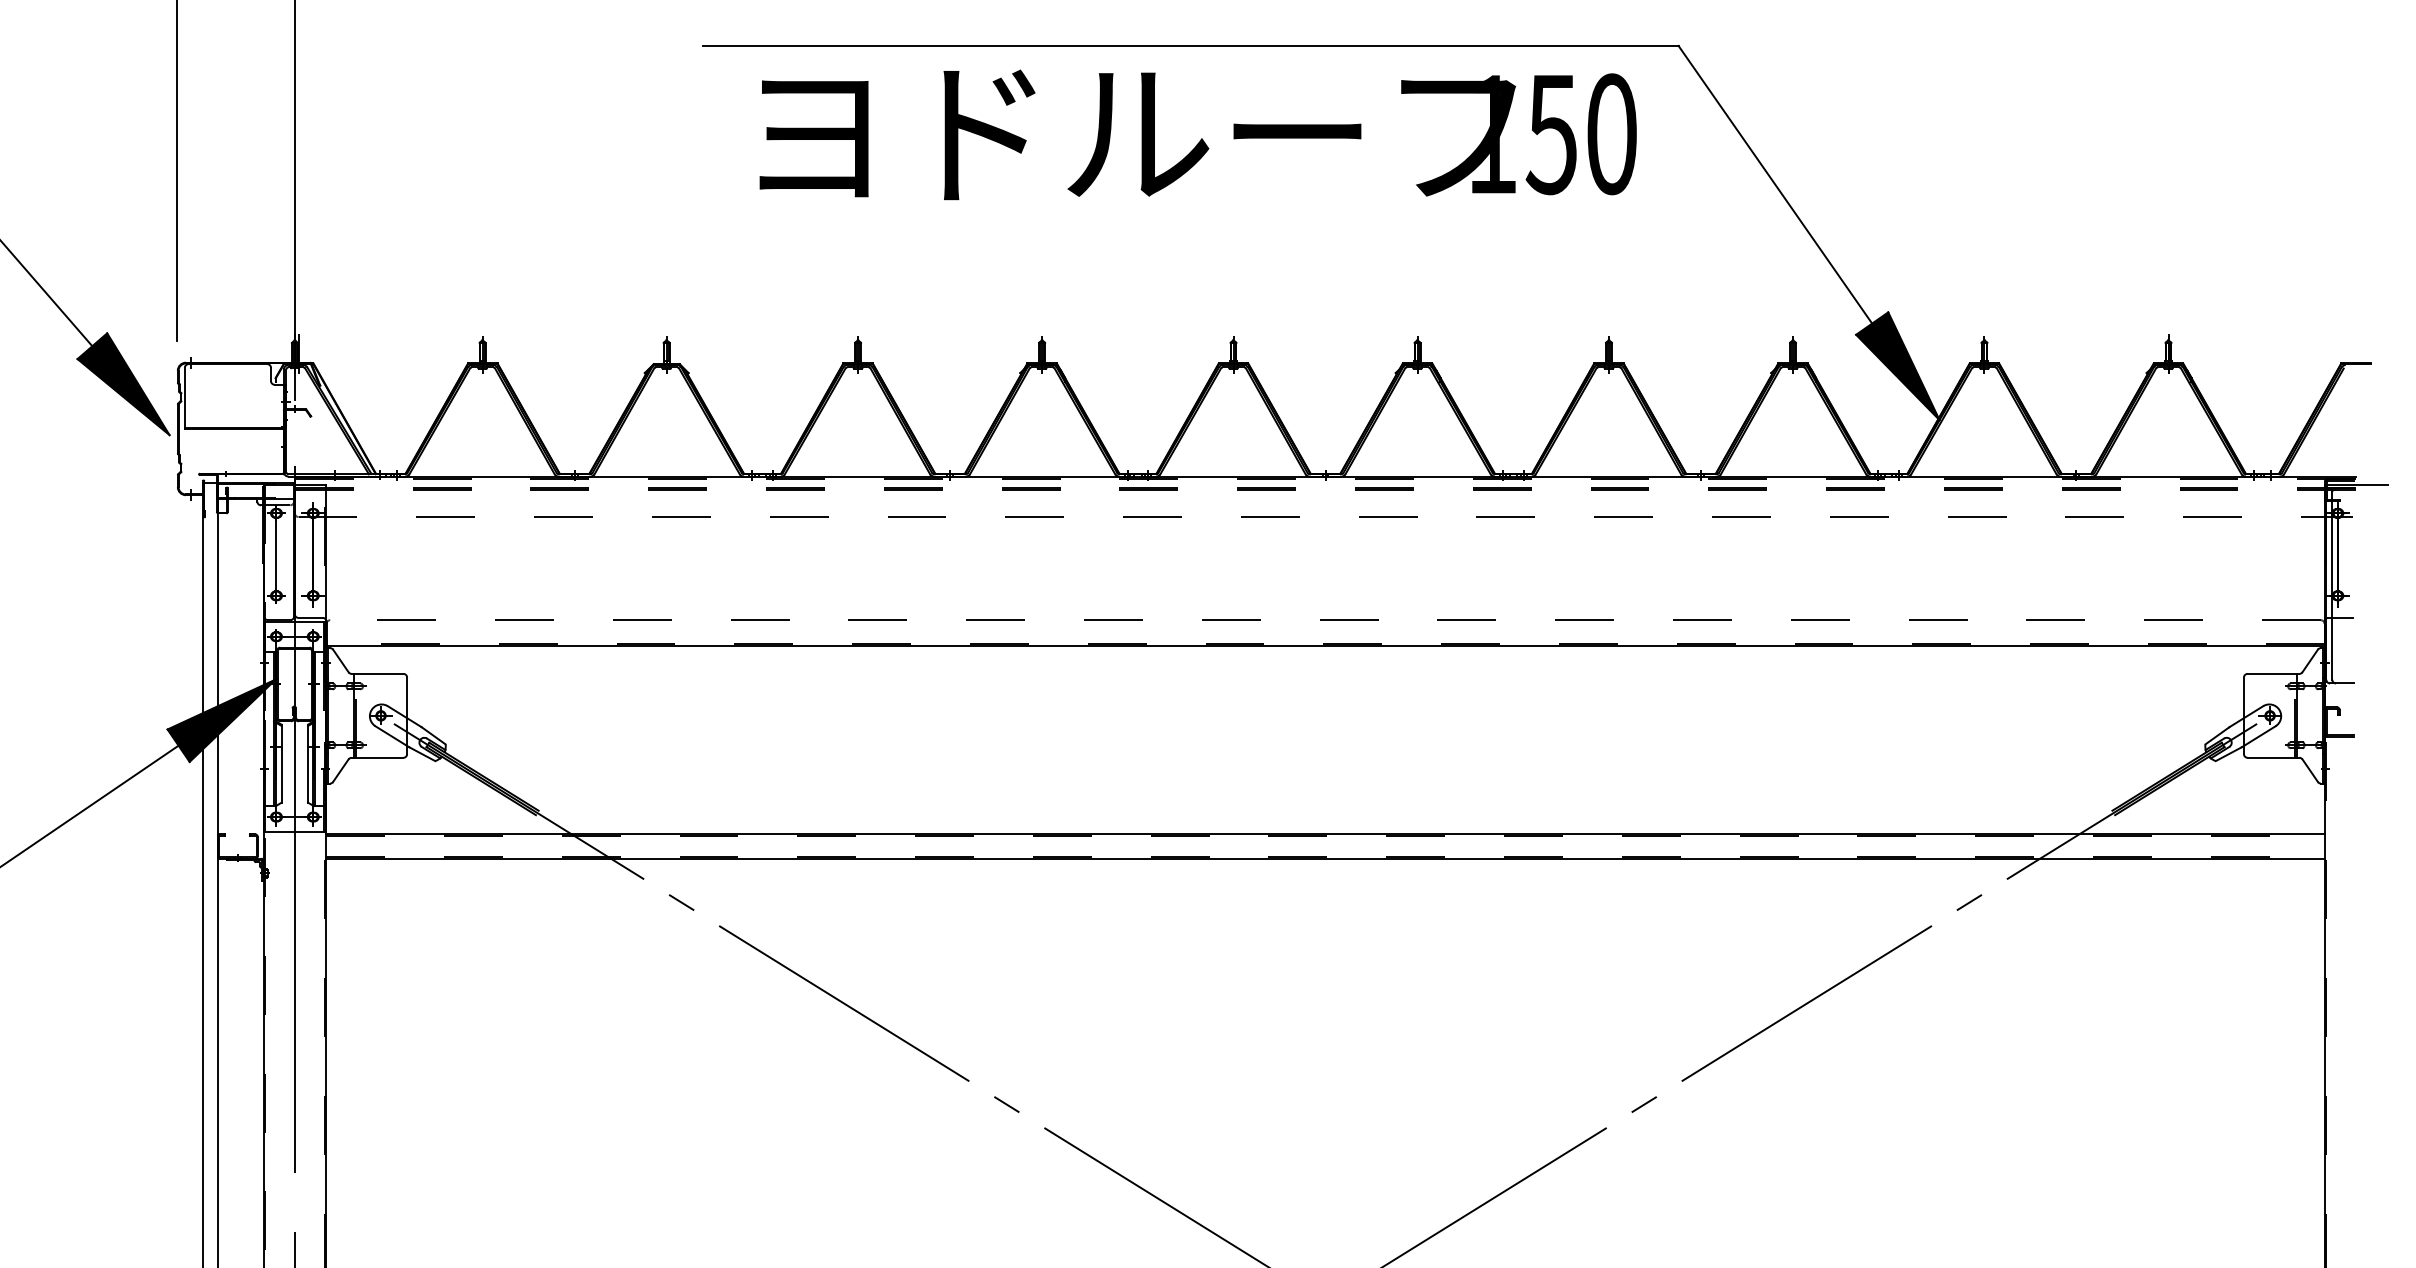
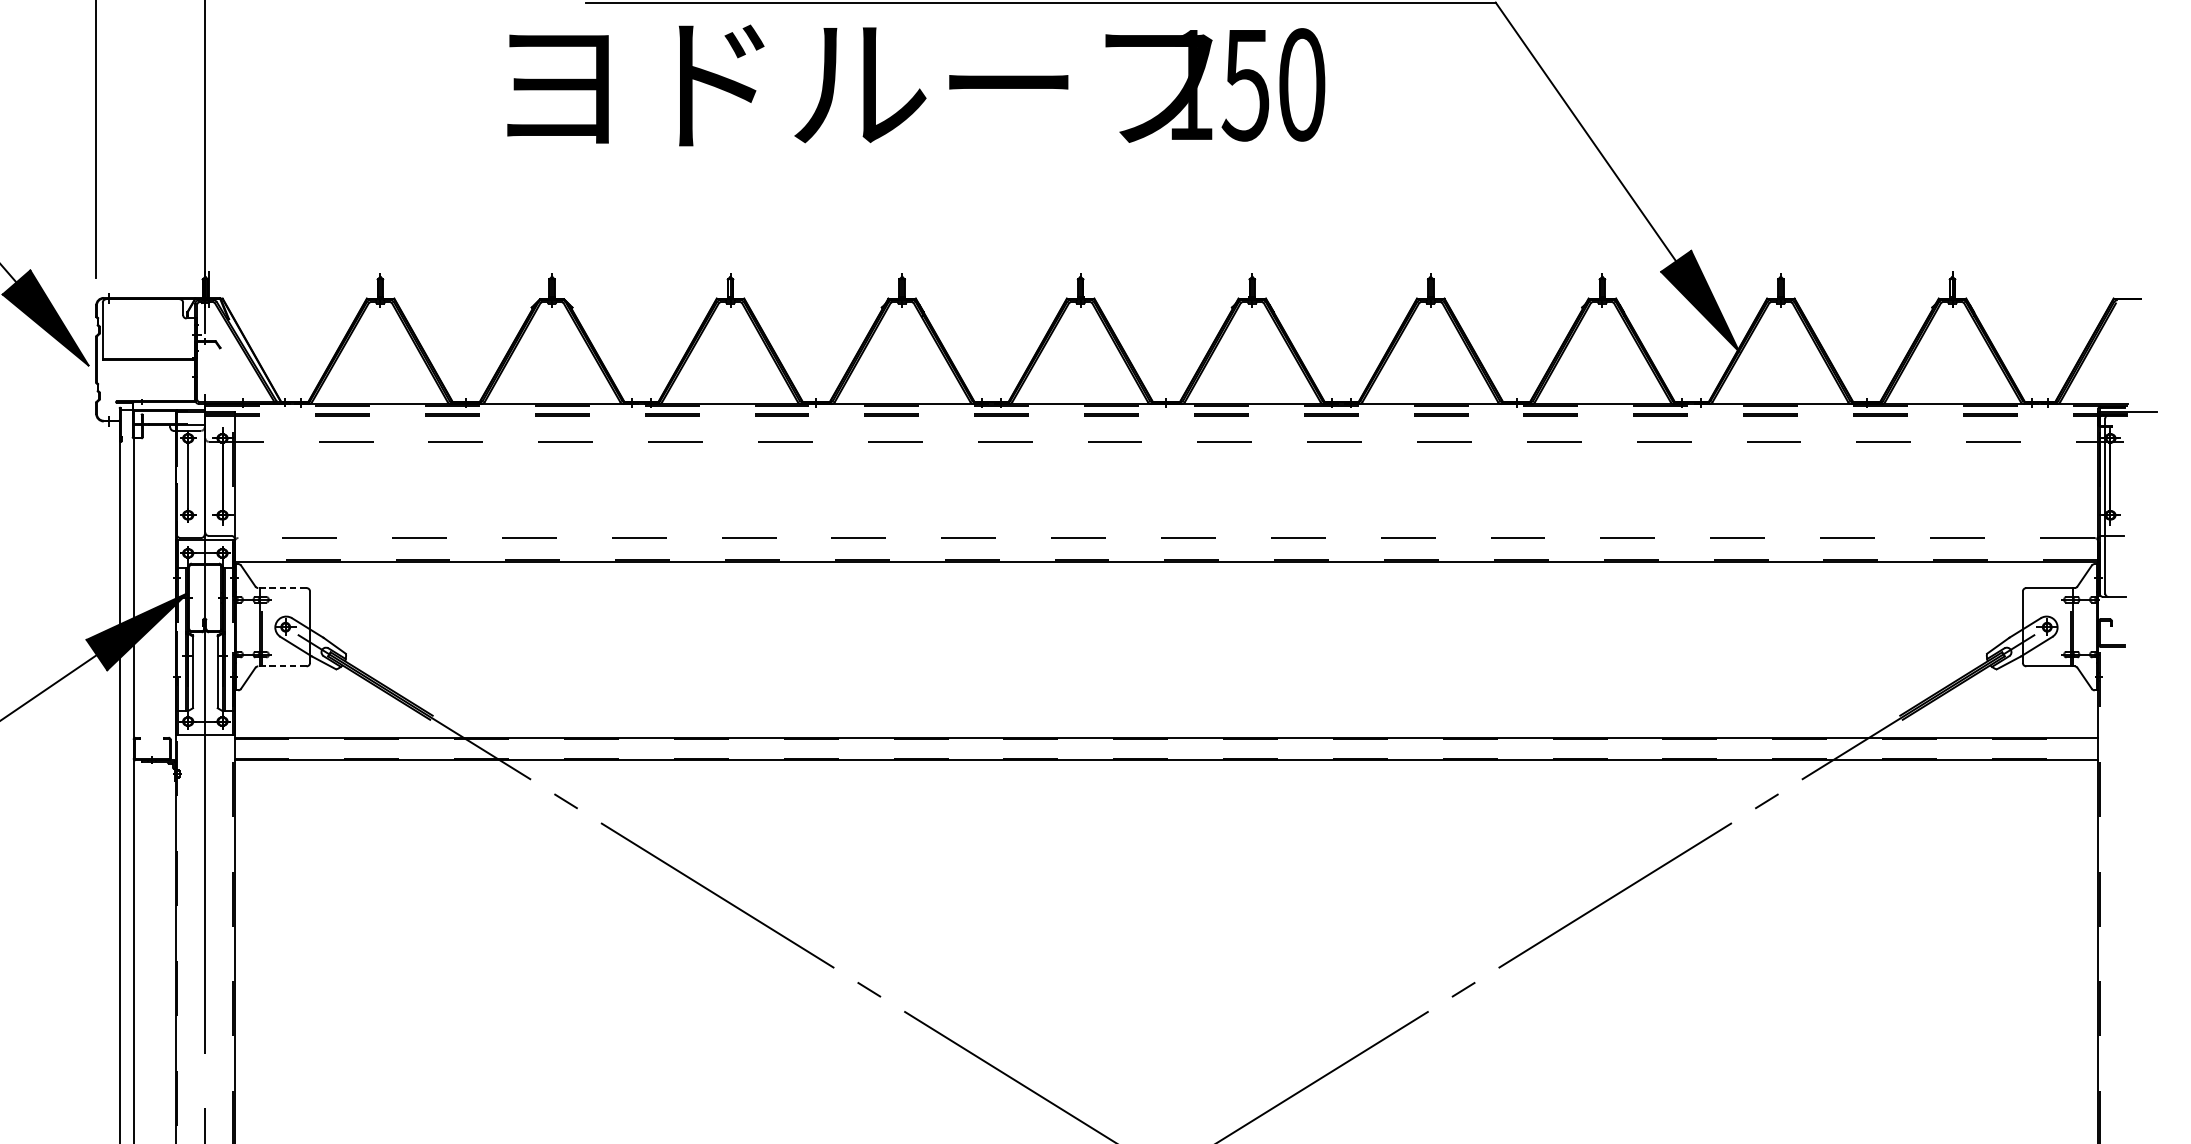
text: (1197, 134) -> (915, 85), moved
line: (377, 673) -> (282, 587), solid -> dashed
line: (377, 757) -> (282, 666), solid -> dashed

